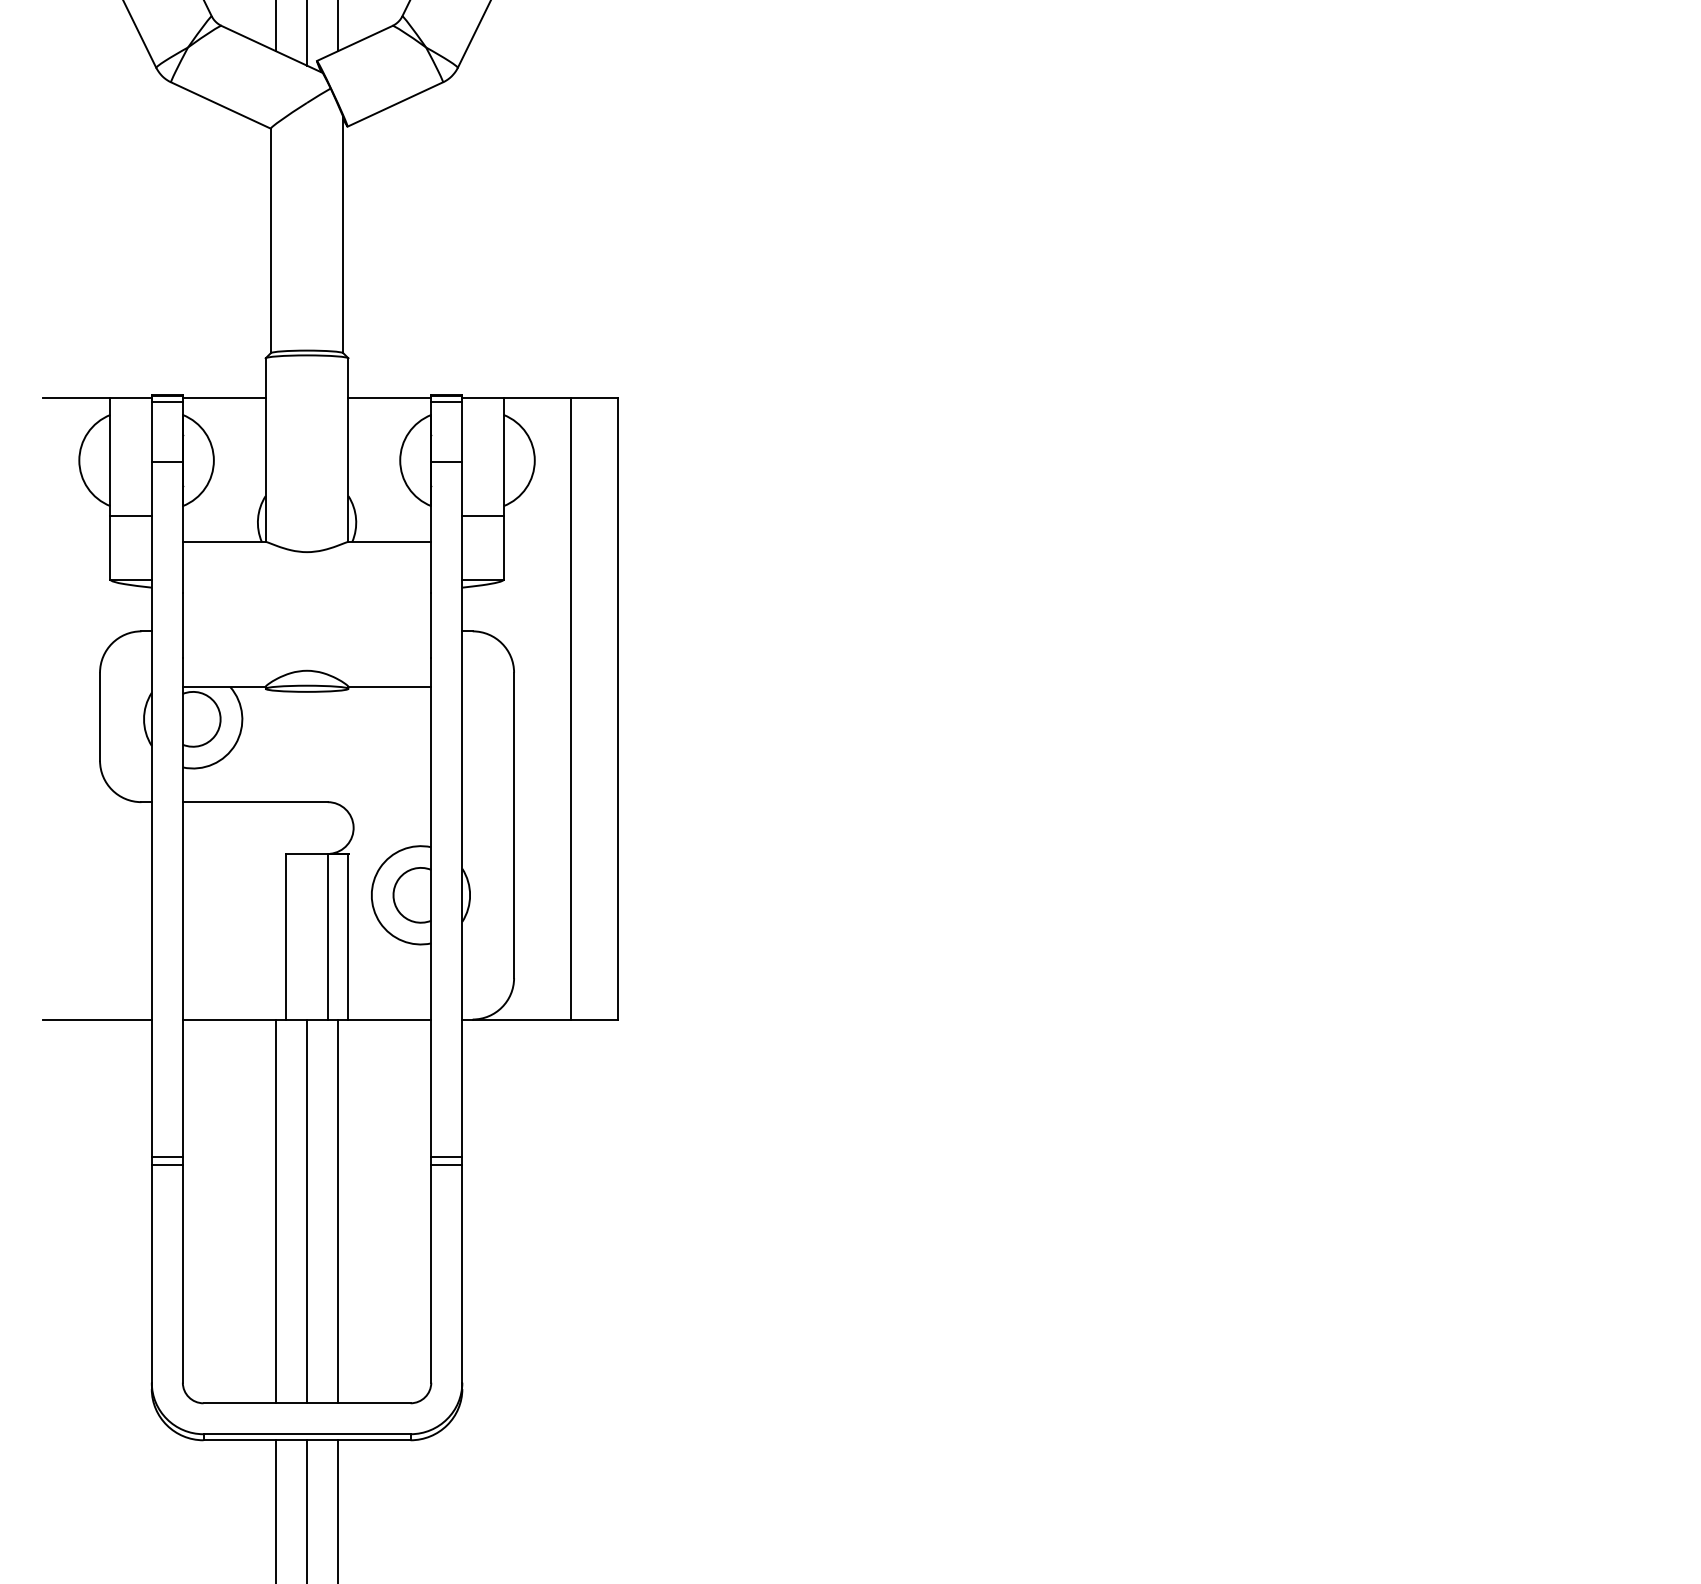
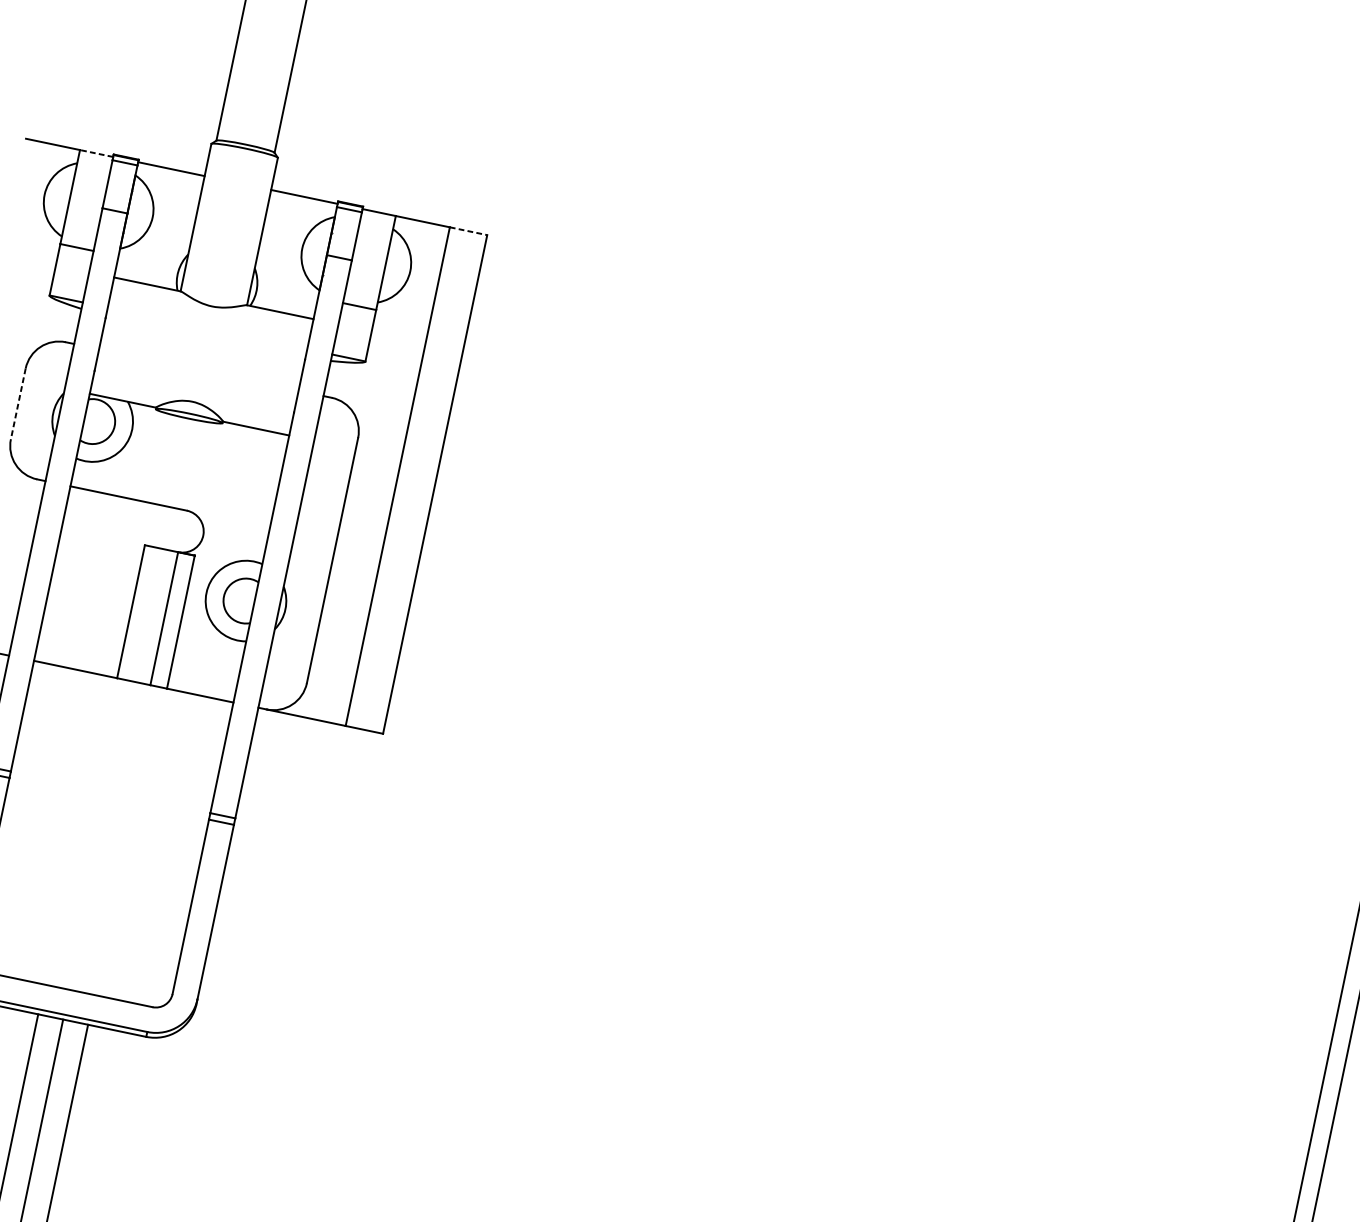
line: (131, 398) -> (96, 153), solid -> dashed
line: (594, 398) -> (468, 231), solid -> dashed
line: (100, 716) -> (18, 403), solid -> dashed
line: (276, 1211) -> (77, 830), removed
line: (307, 1211) -> (101, 835), removed
line: (338, 1211) -> (126, 841), removed

